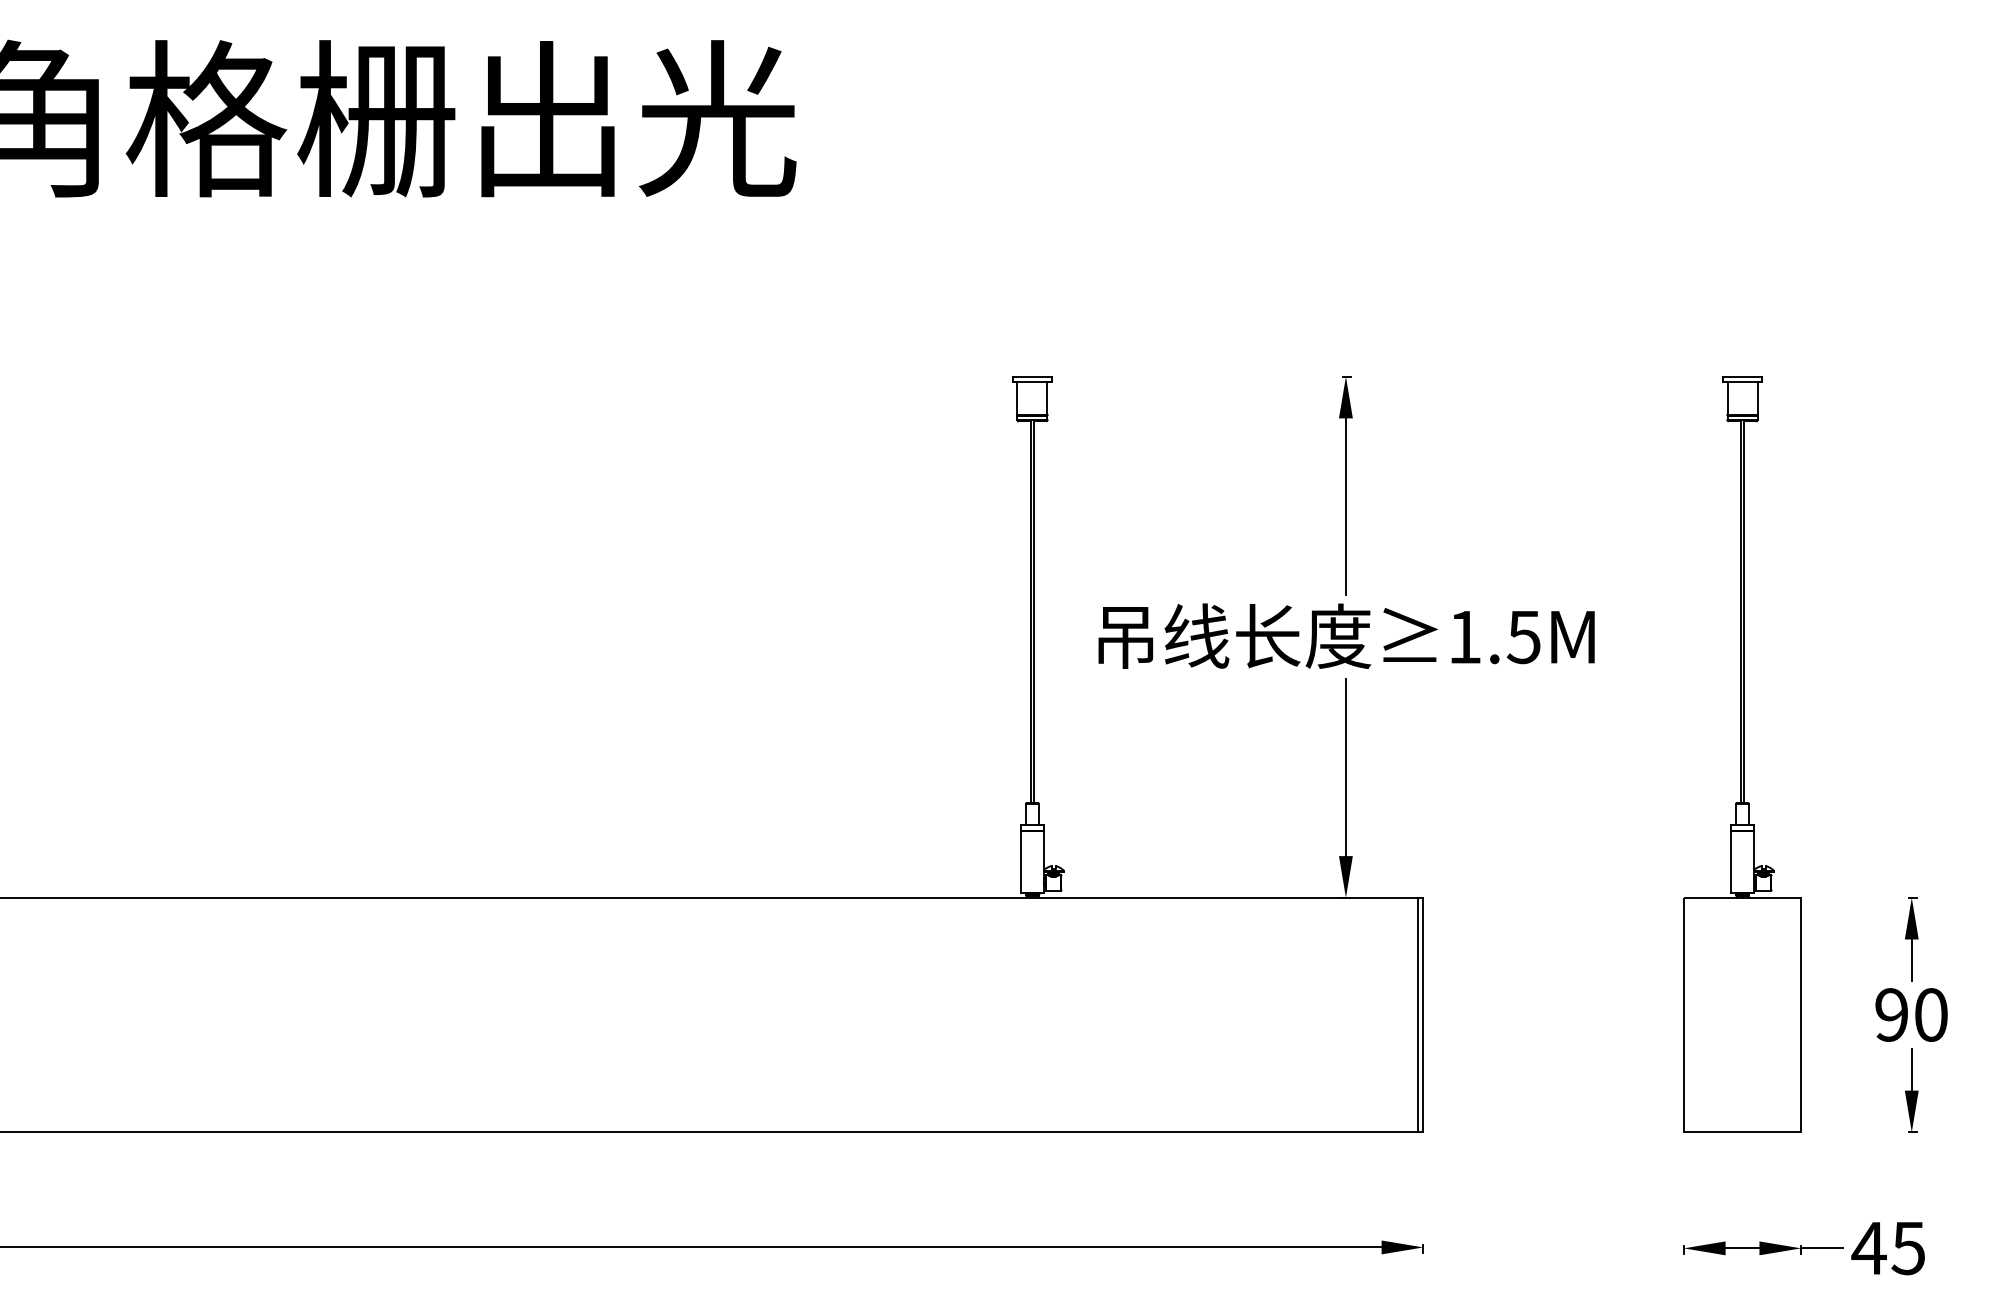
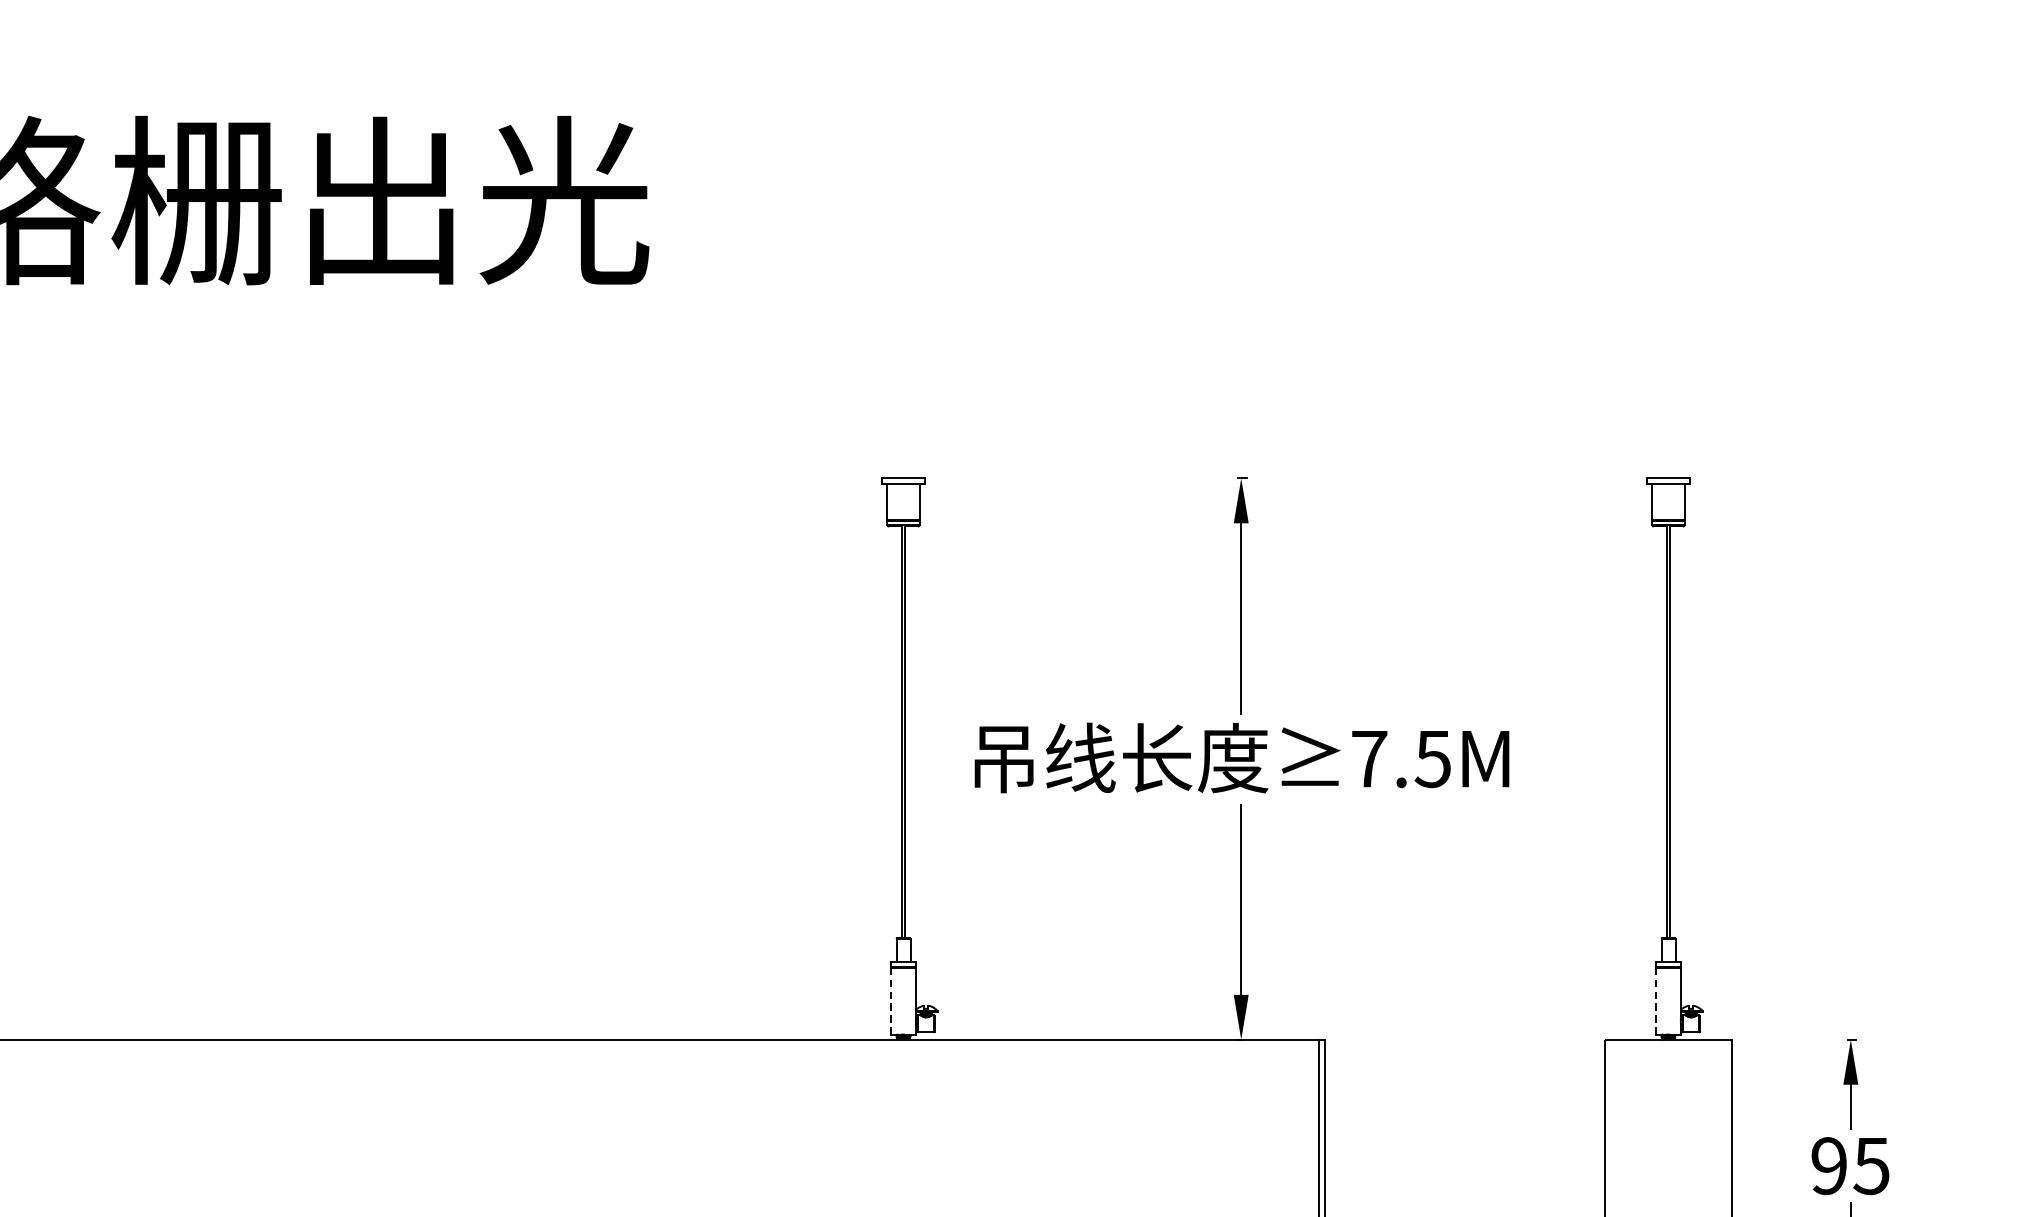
text: (1465, 637) -> (1370, 759), 1.5M -> 7.5M
line: (1020, 862) -> (890, 1001), solid -> dashed
line: (1730, 862) -> (1655, 1001), solid -> dashed
text: (1930, 1014) -> (1871, 1165), 90 -> 95

